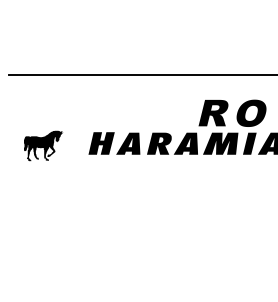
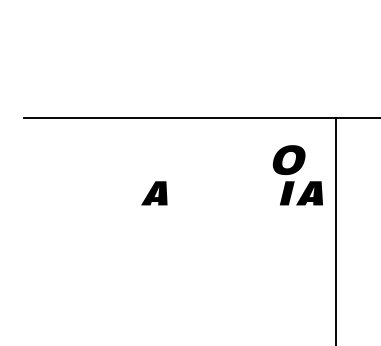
part: (192, 127) -> (224, 175), removed
fill: (100, 142) -> (124, 192), removed
part: (43, 145) -> (61, 195), removed

